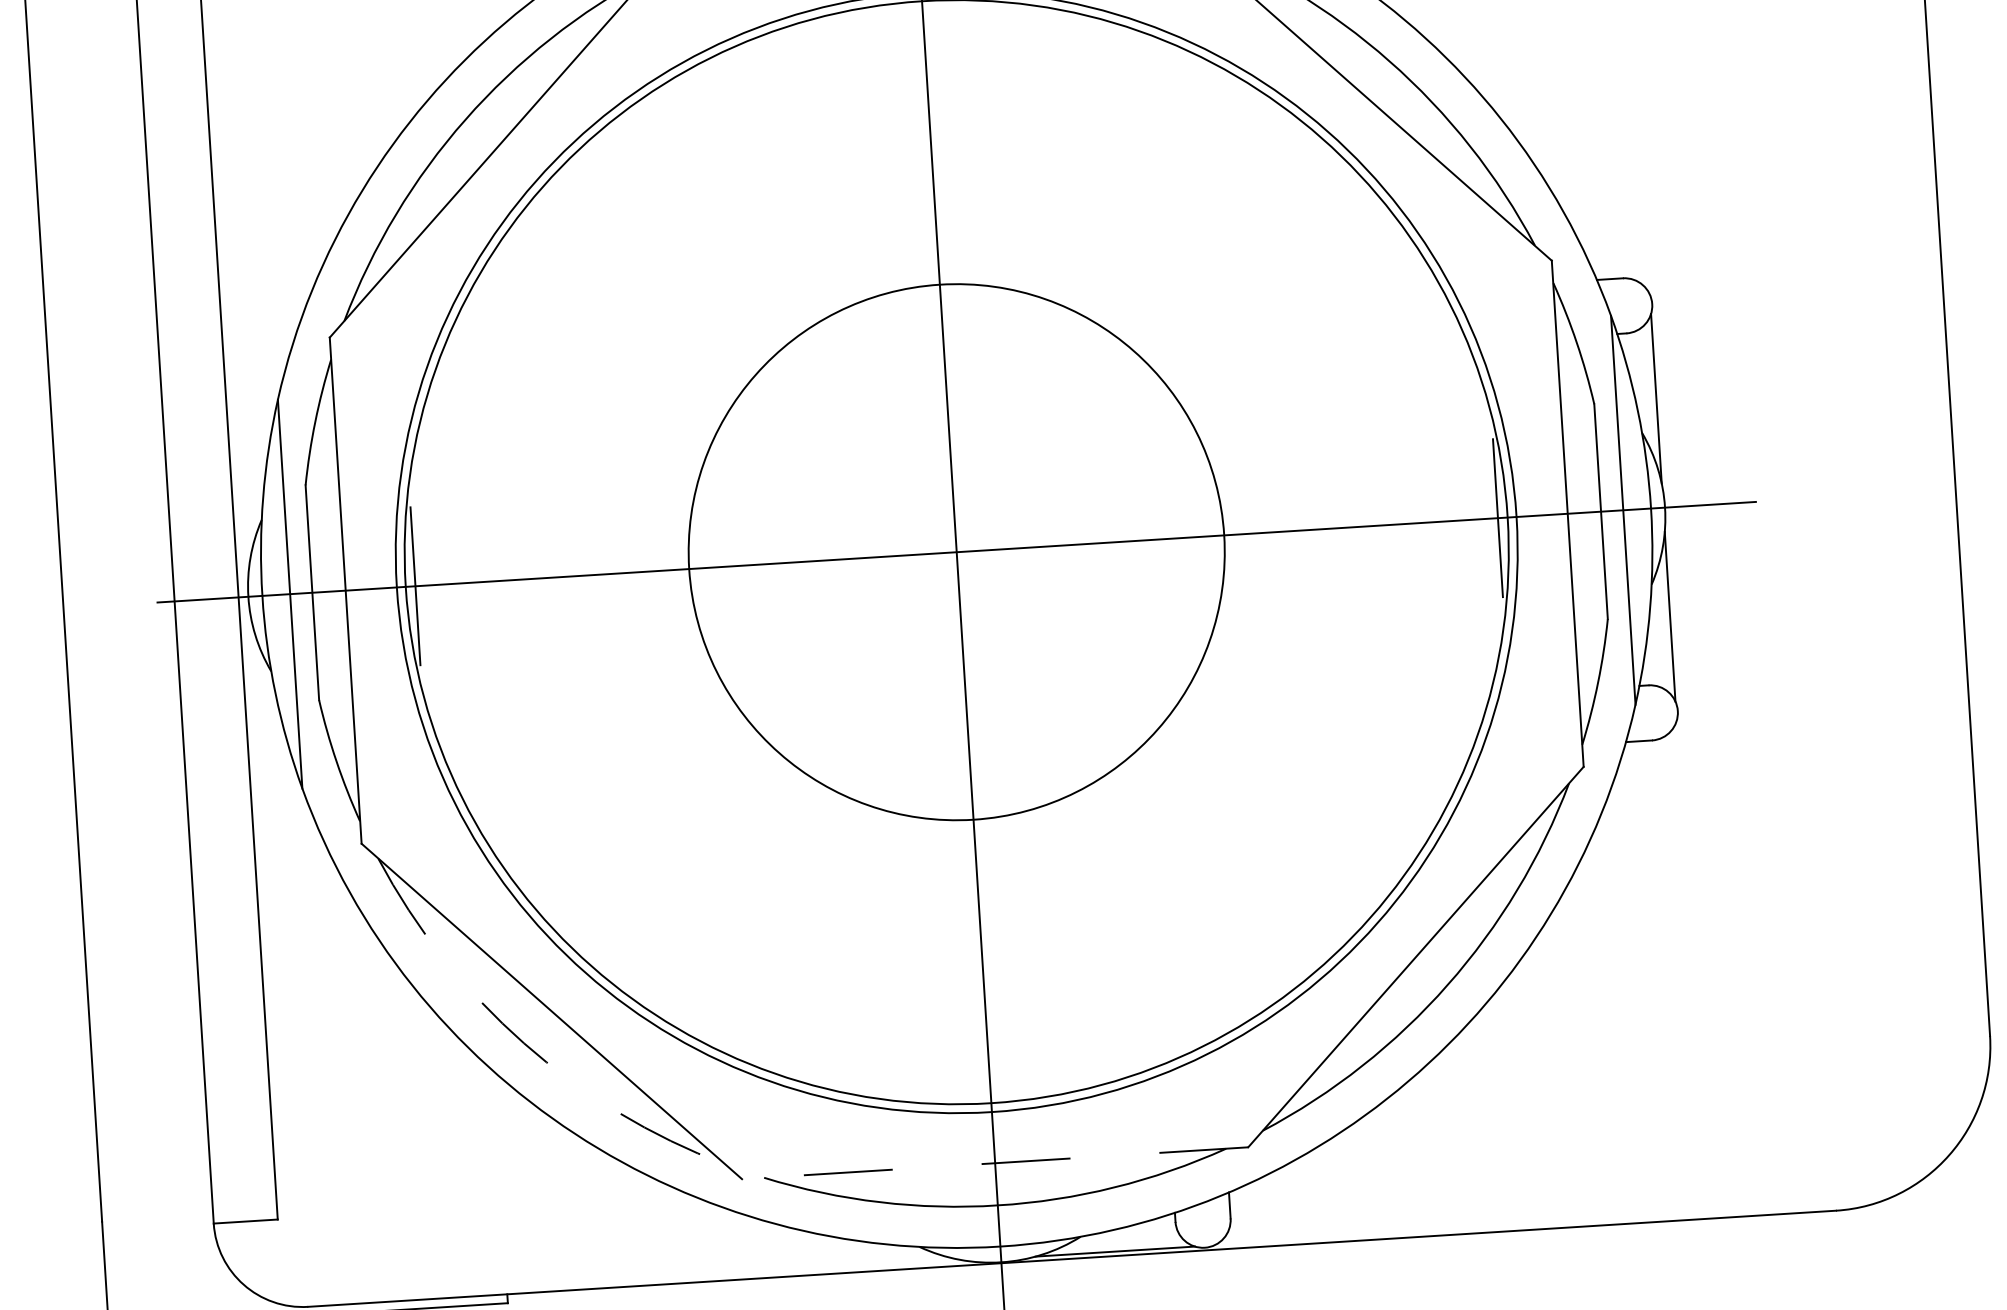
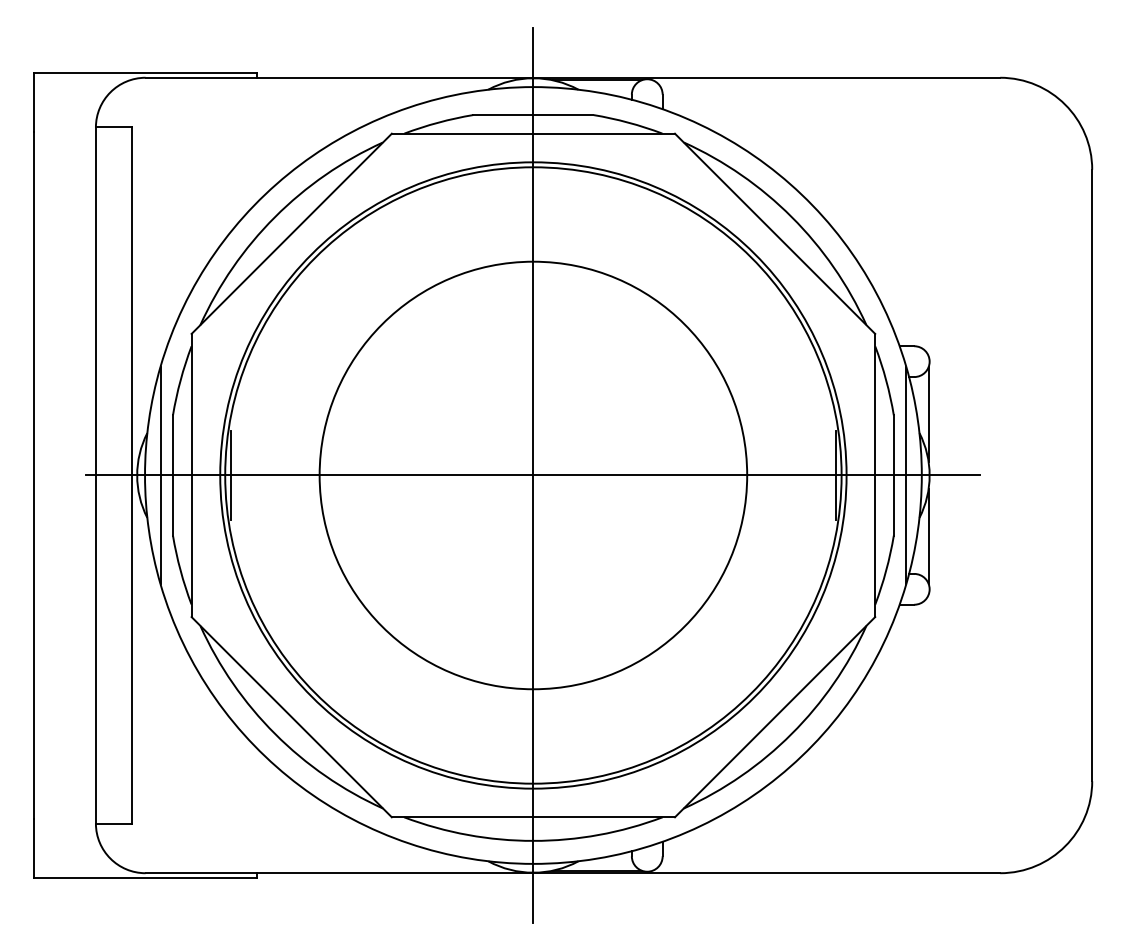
circle: (956, 552) -> (533, 475), size x1.43
arc: (524, 1042) -> (275, 733), dashed -> solid
line: (995, 1163) -> (533, 817), dashed -> solid

